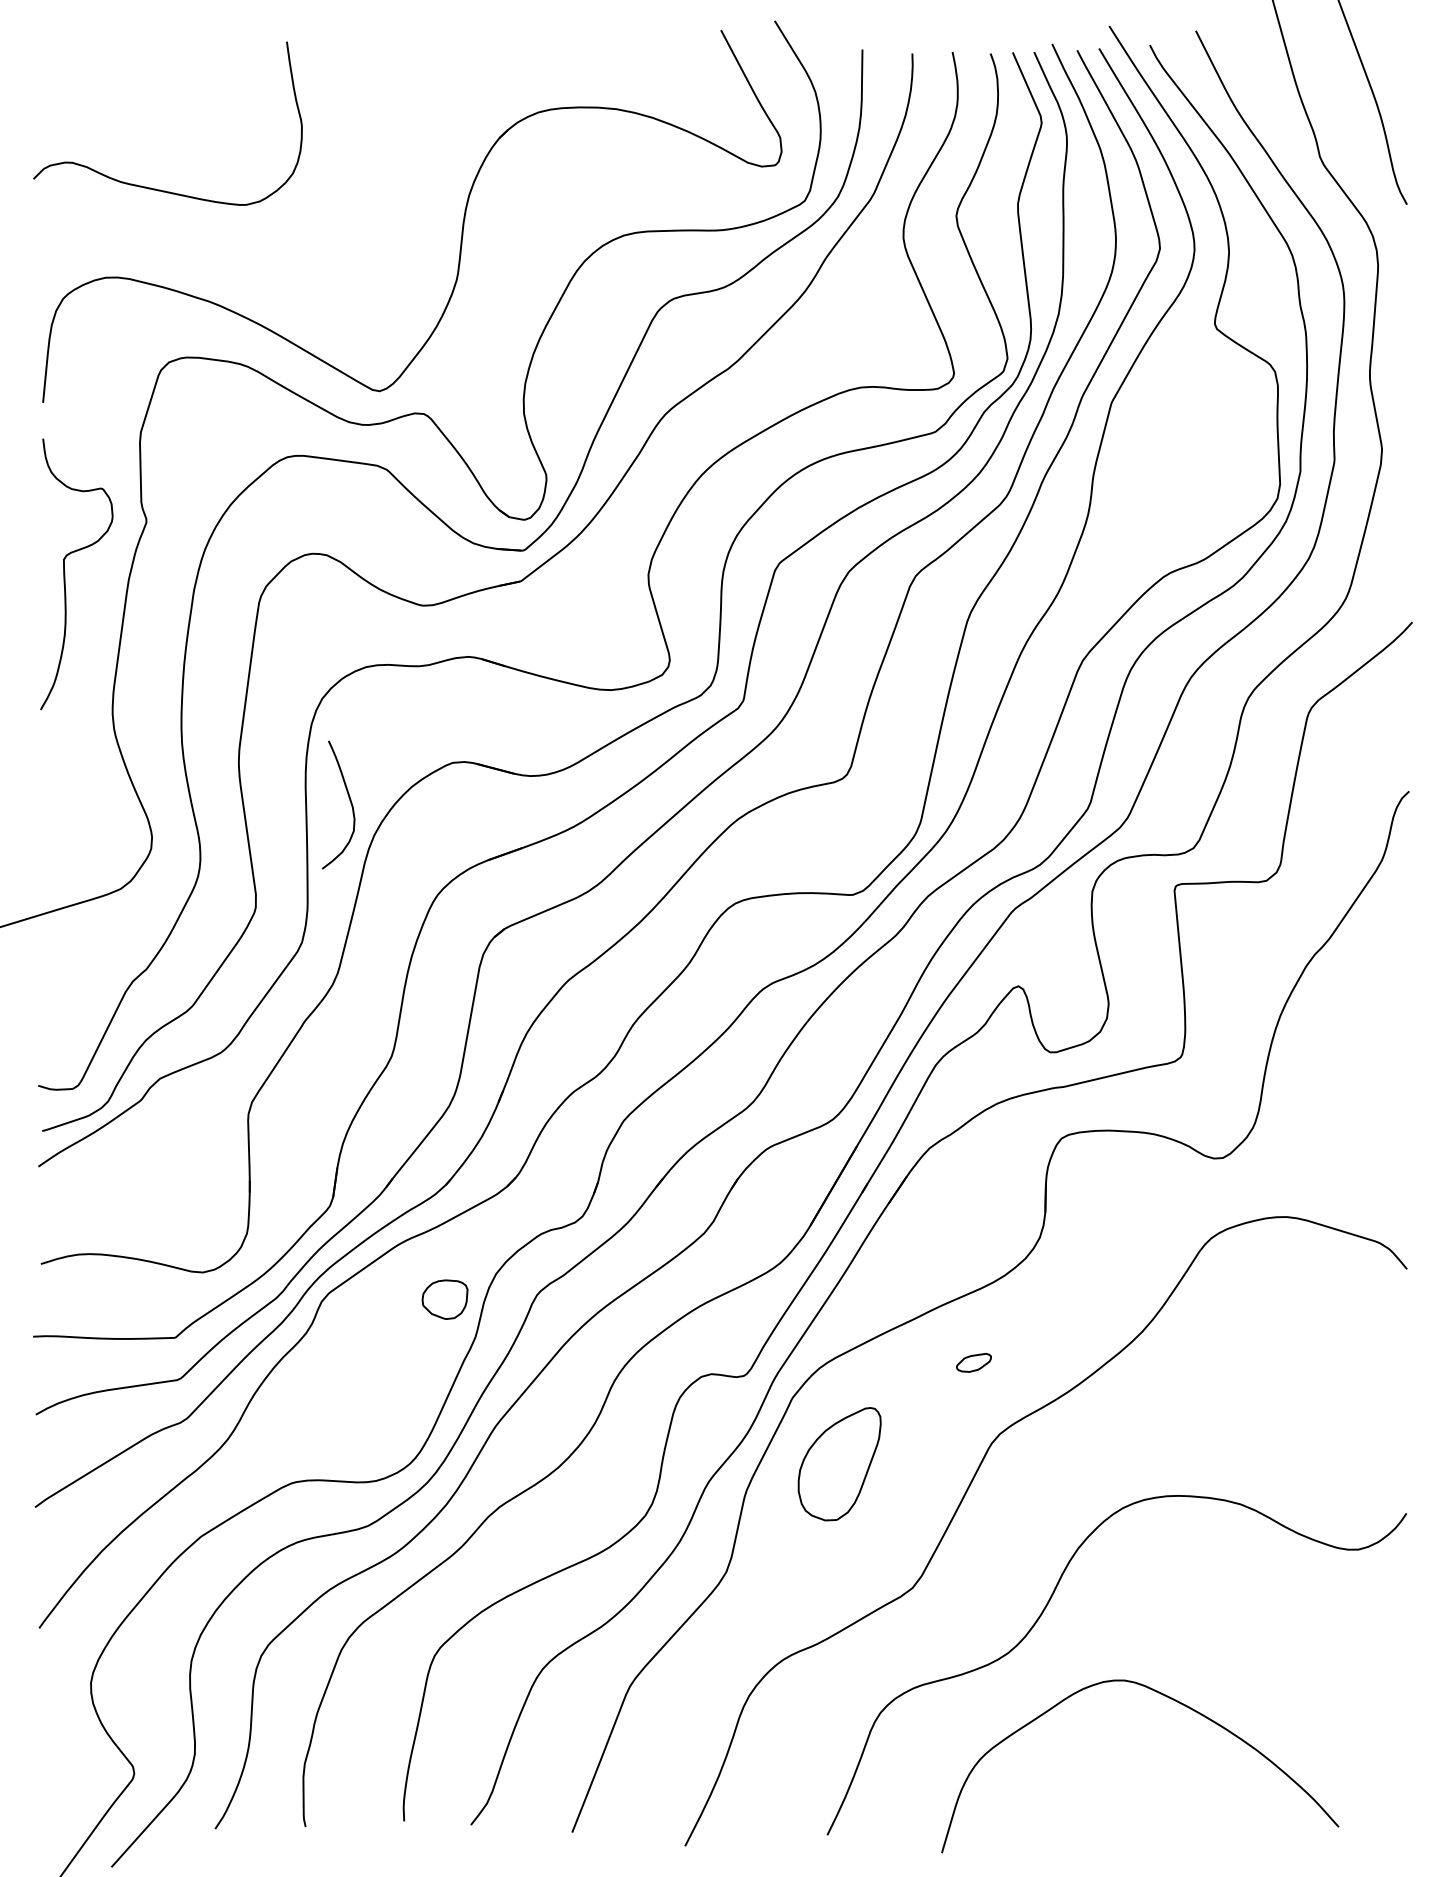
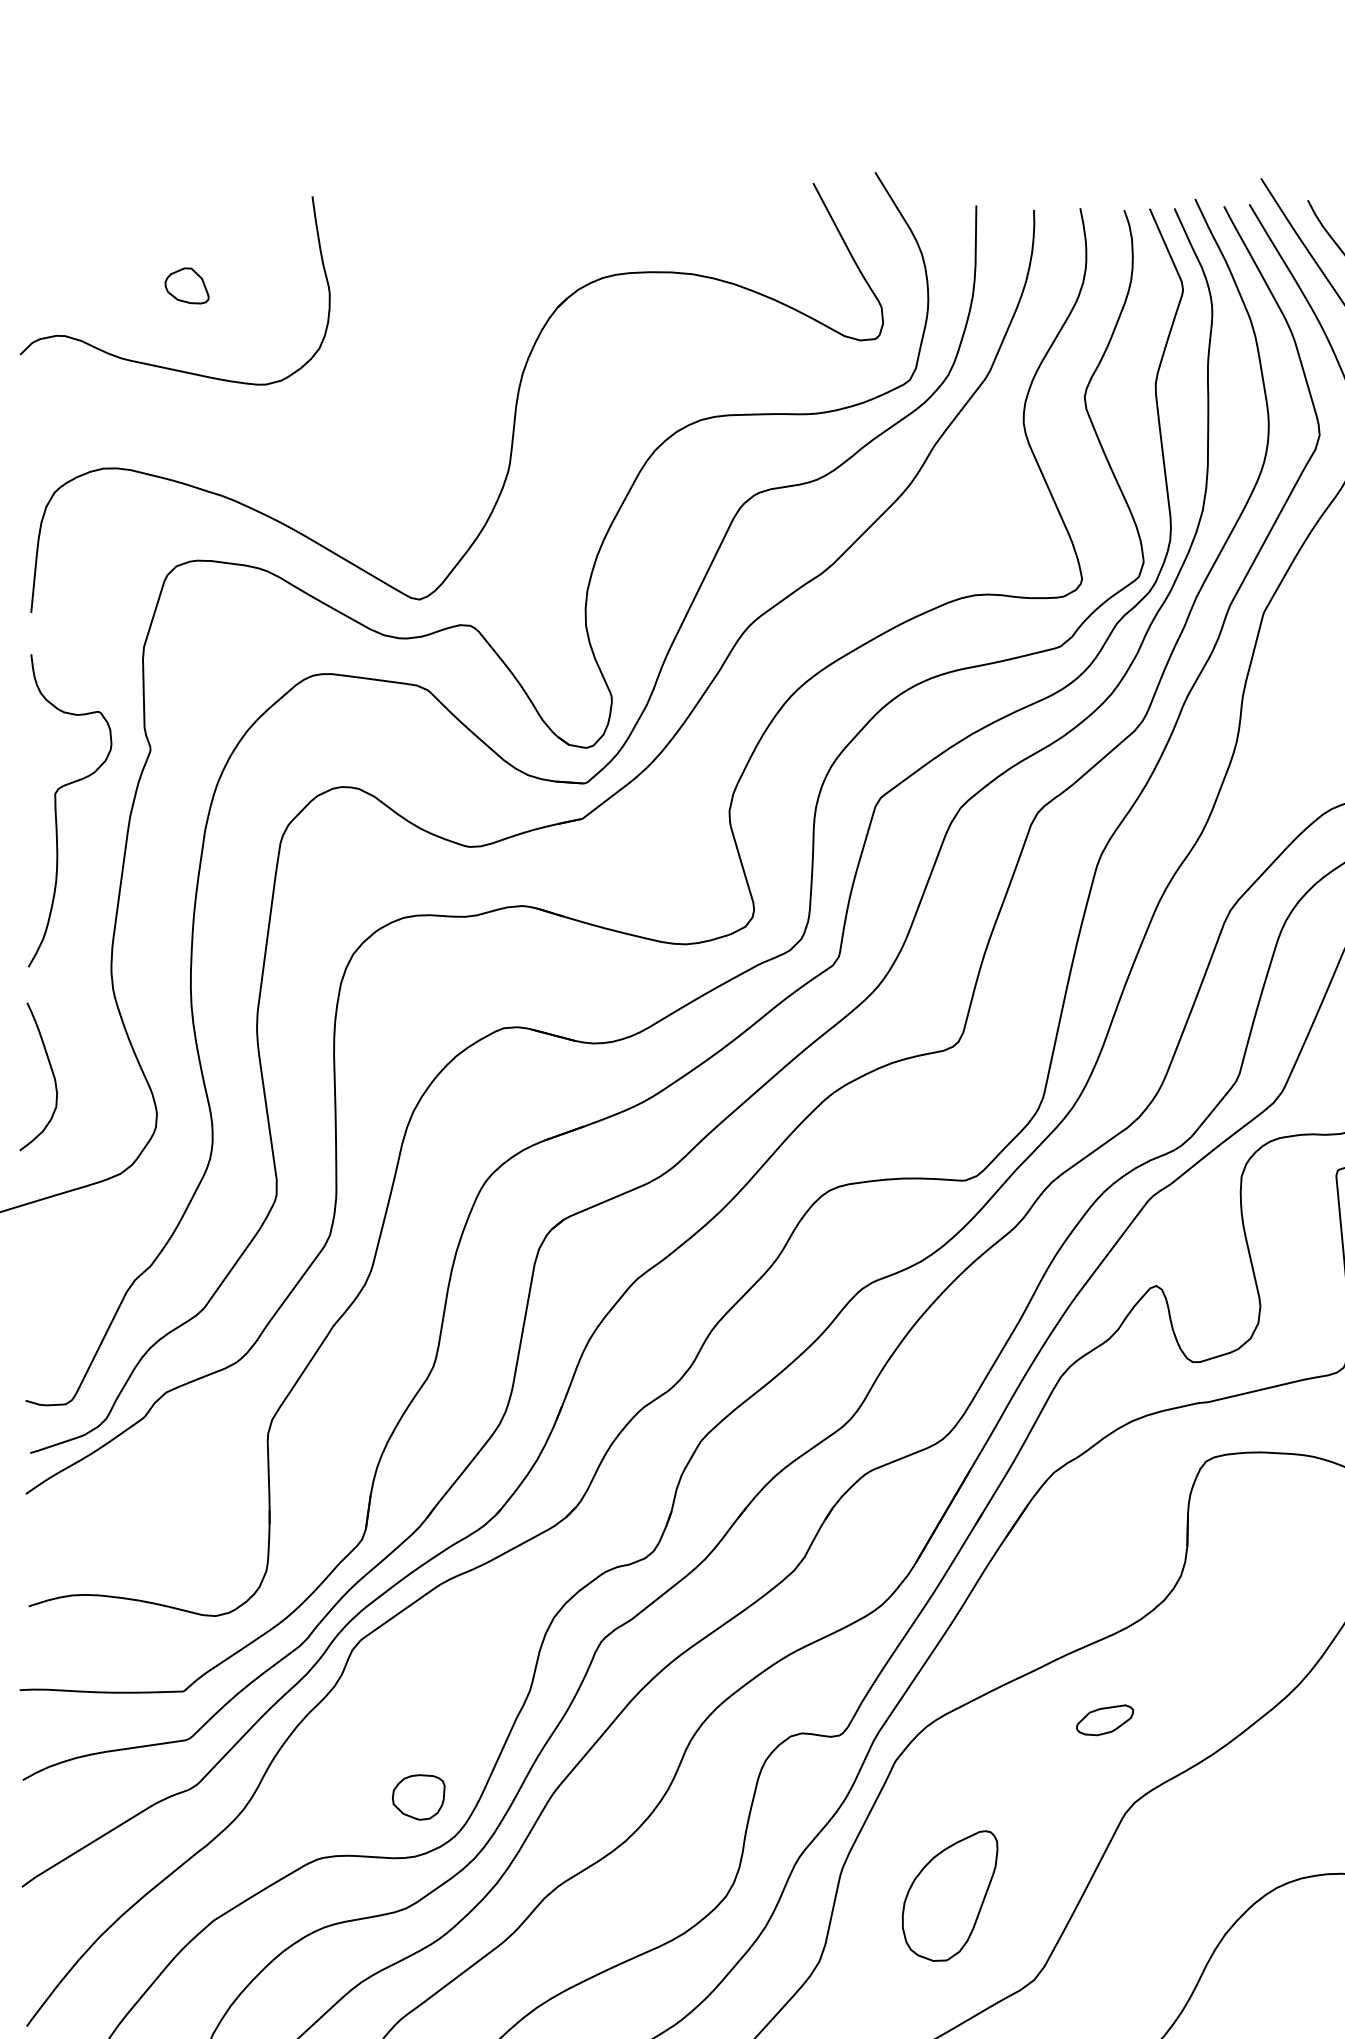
part: (177, 119) -> (186, 286), added
curve: (349, 800) -> (51, 1071), moved
part: (444, 1299) -> (418, 1797), moved
part: (973, 1362) -> (1104, 1719), size x1.43
part: (839, 1464) -> (949, 1896), moved

